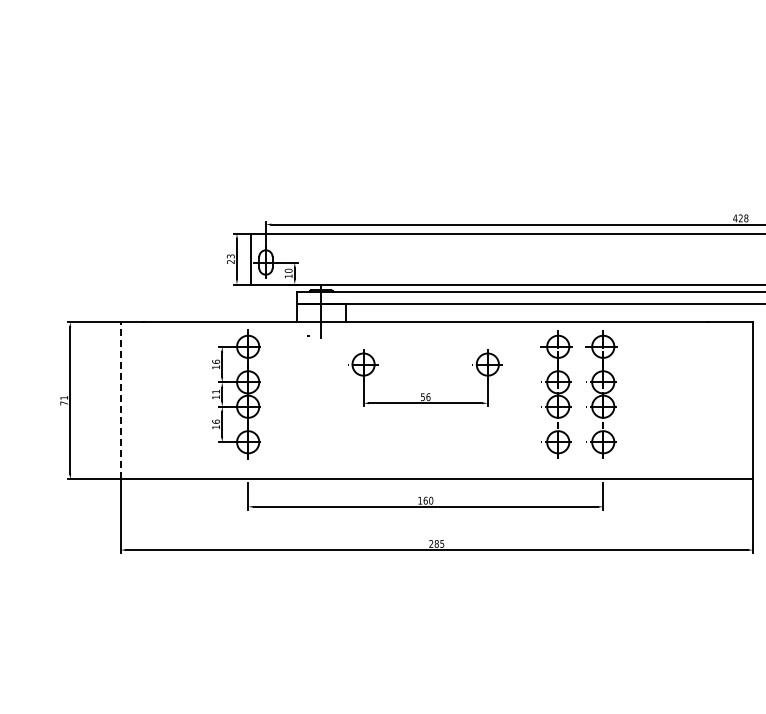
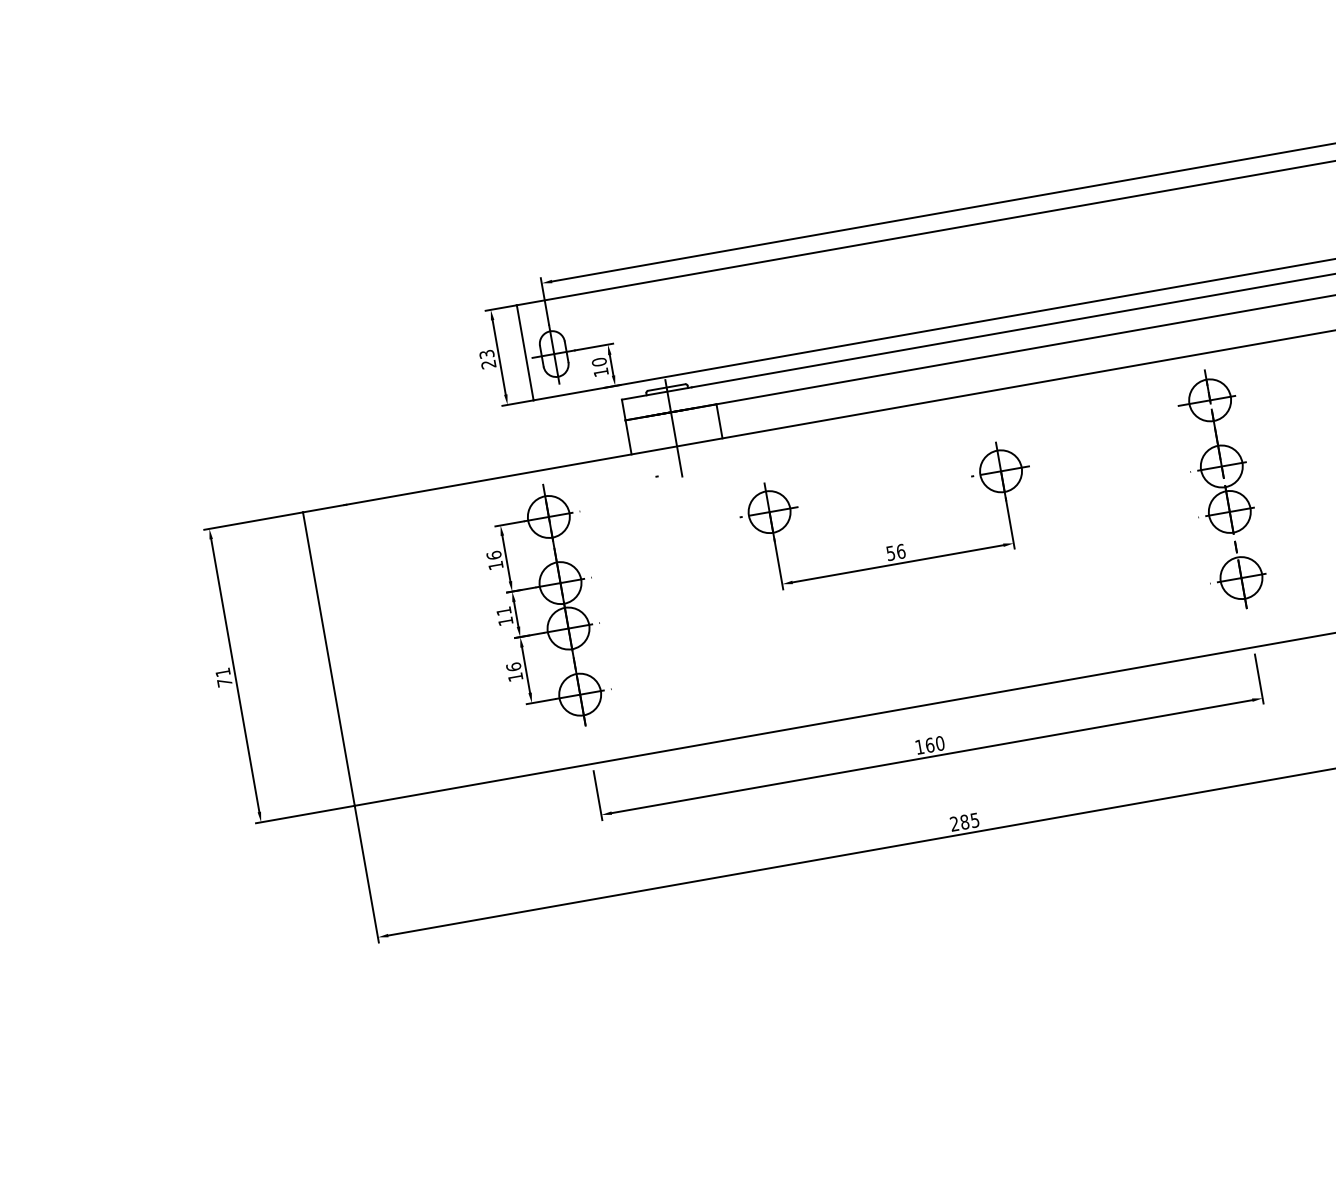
part: (556, 394) -> (1138, 504), removed
line: (120, 400) -> (328, 658), dashed -> solid

